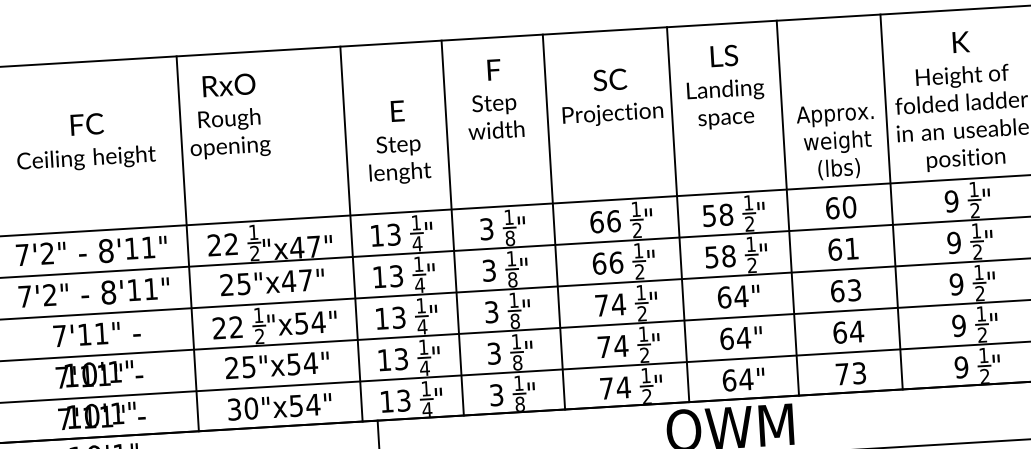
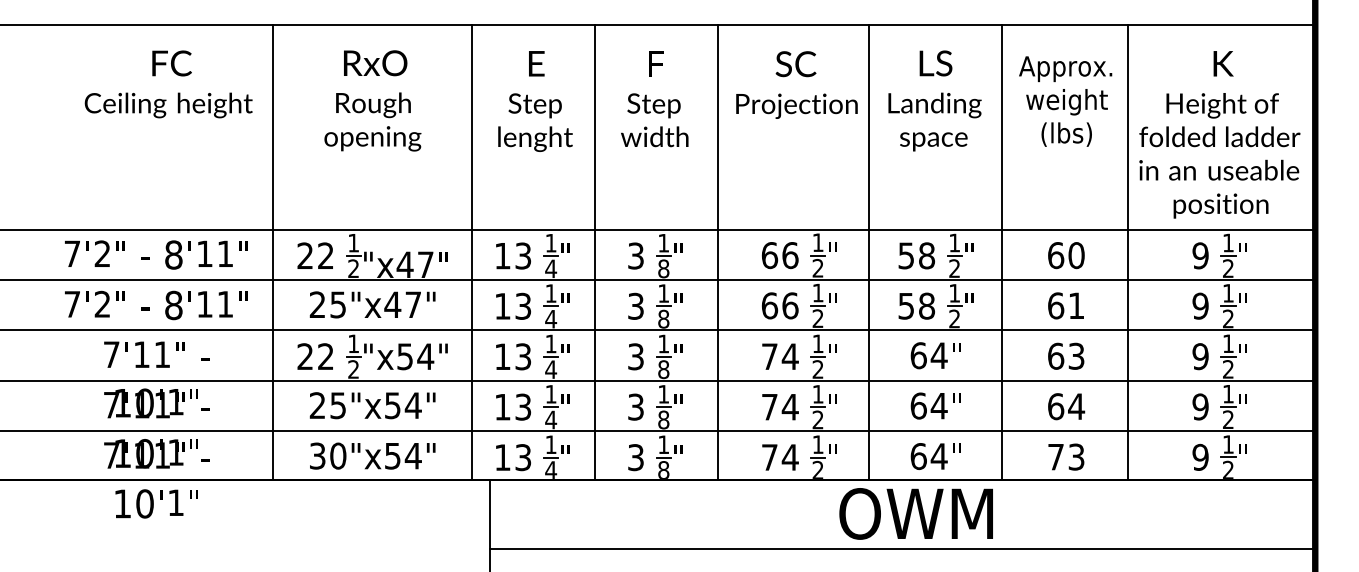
text: (611, 96) -> (796, 84), moved
text: (228, 116) -> (372, 100), moved
text: (85, 141) -> (168, 84), moved
text: (836, 141) -> (1065, 101), moved
text: (398, 142) -> (535, 101), moved

